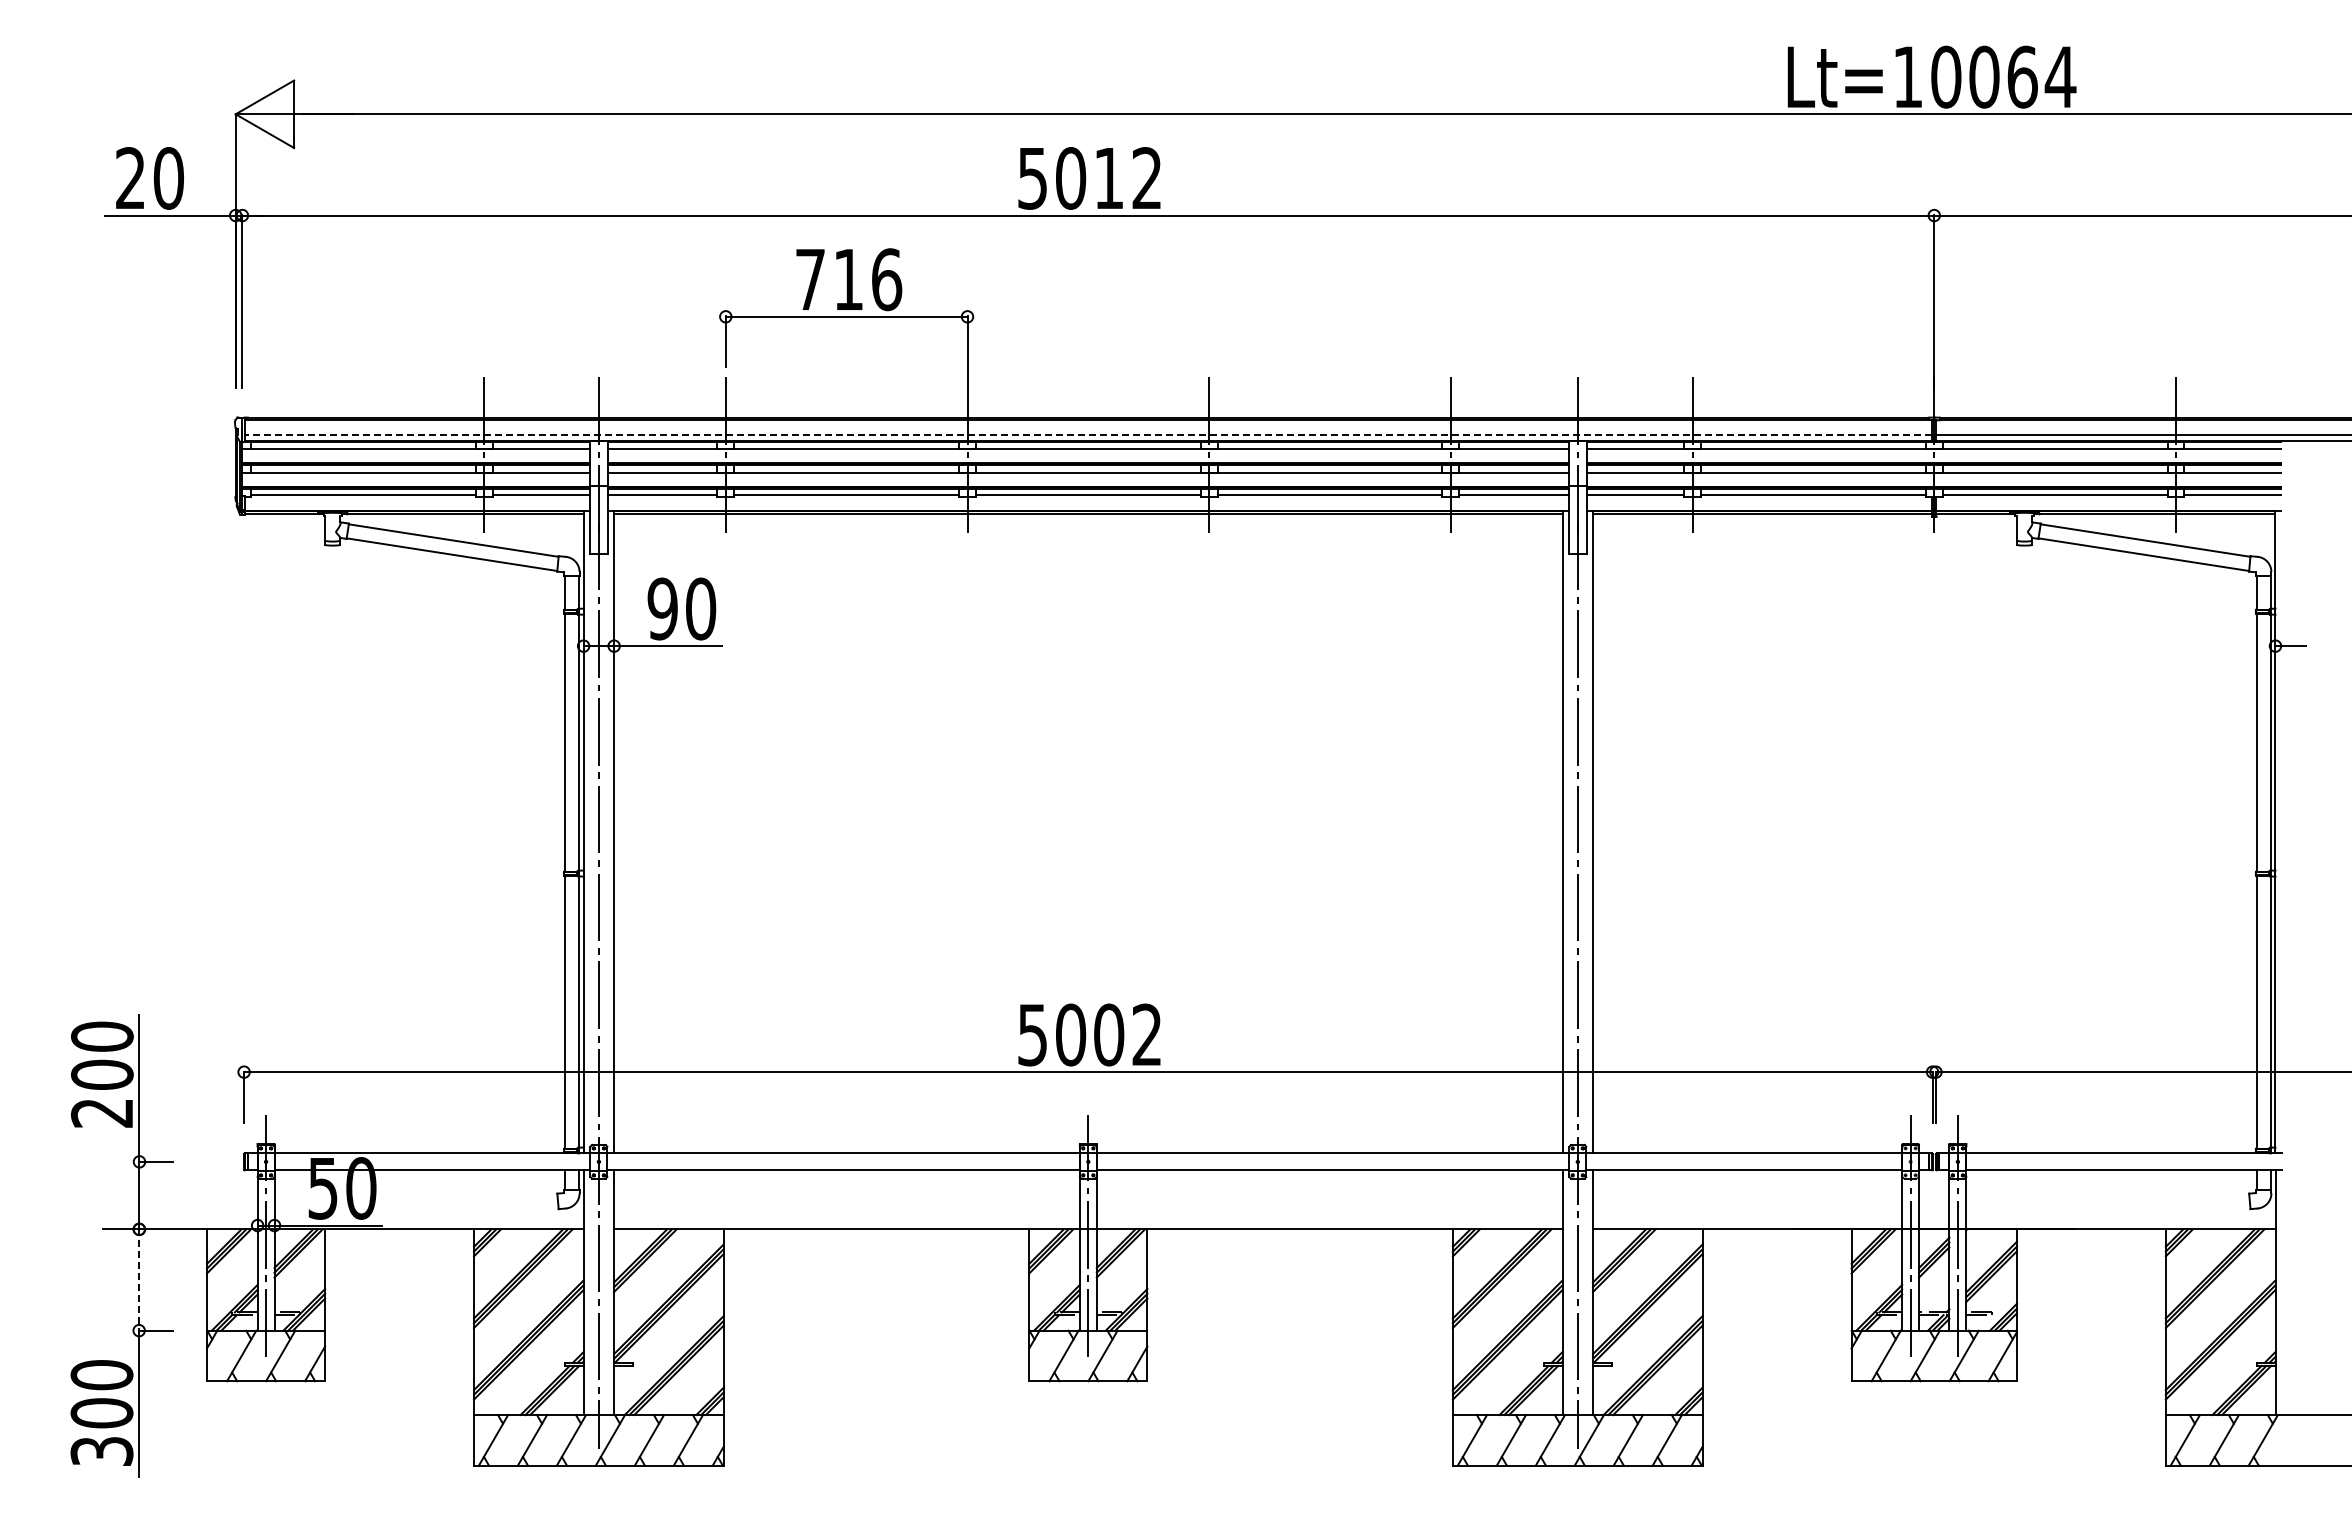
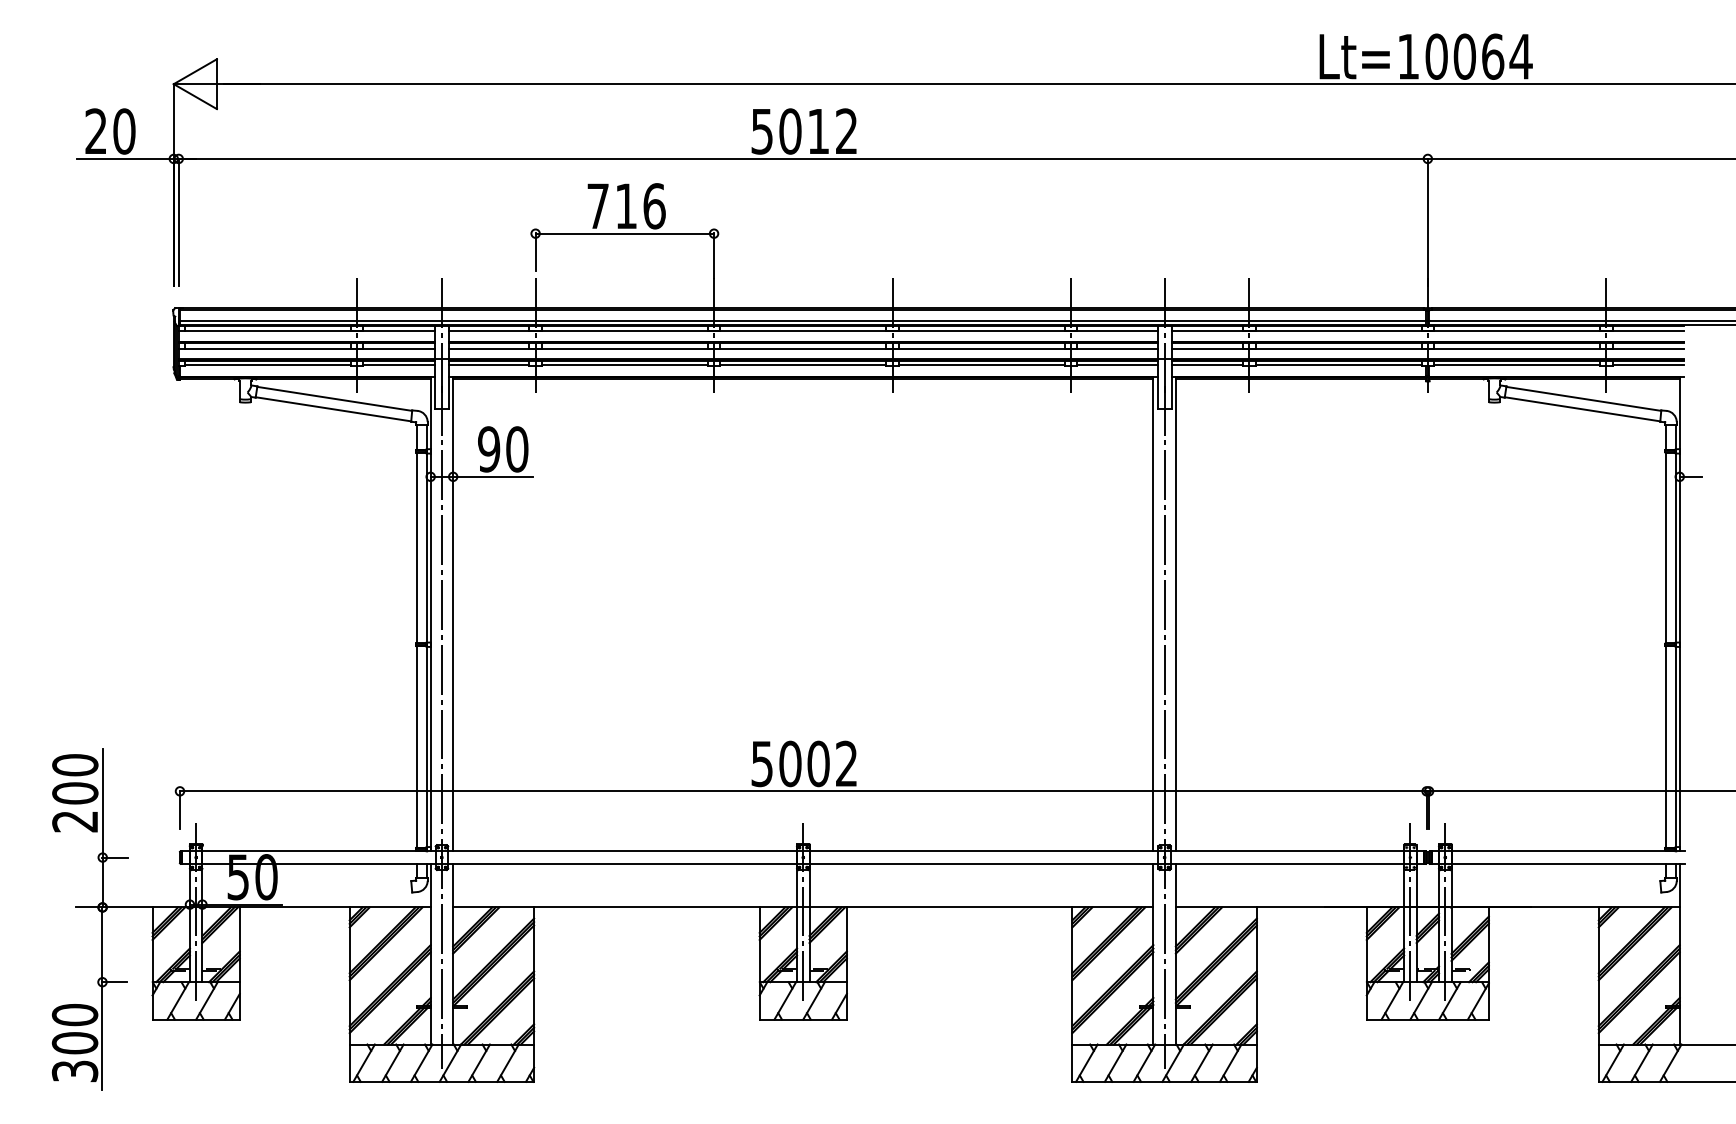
line: (1088, 434) -> (803, 320), dashed -> solid
line: (139, 1280) -> (102, 945), dashed -> solid

